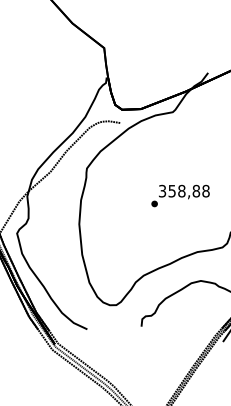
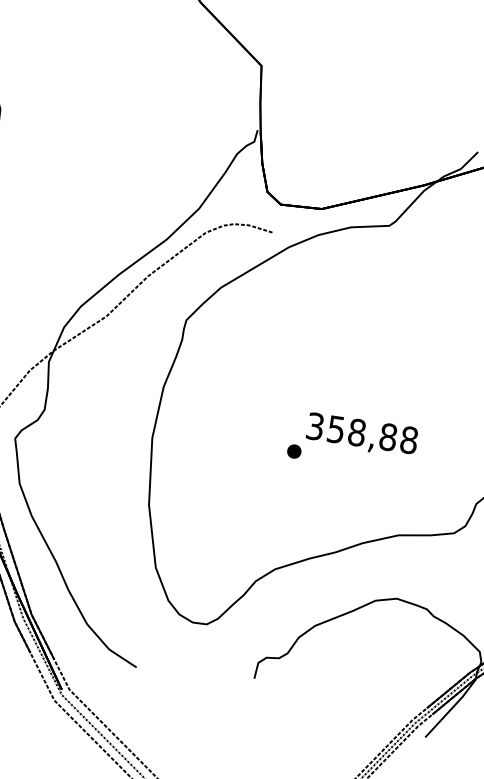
text: (180, 195) -> (352, 441), moved

